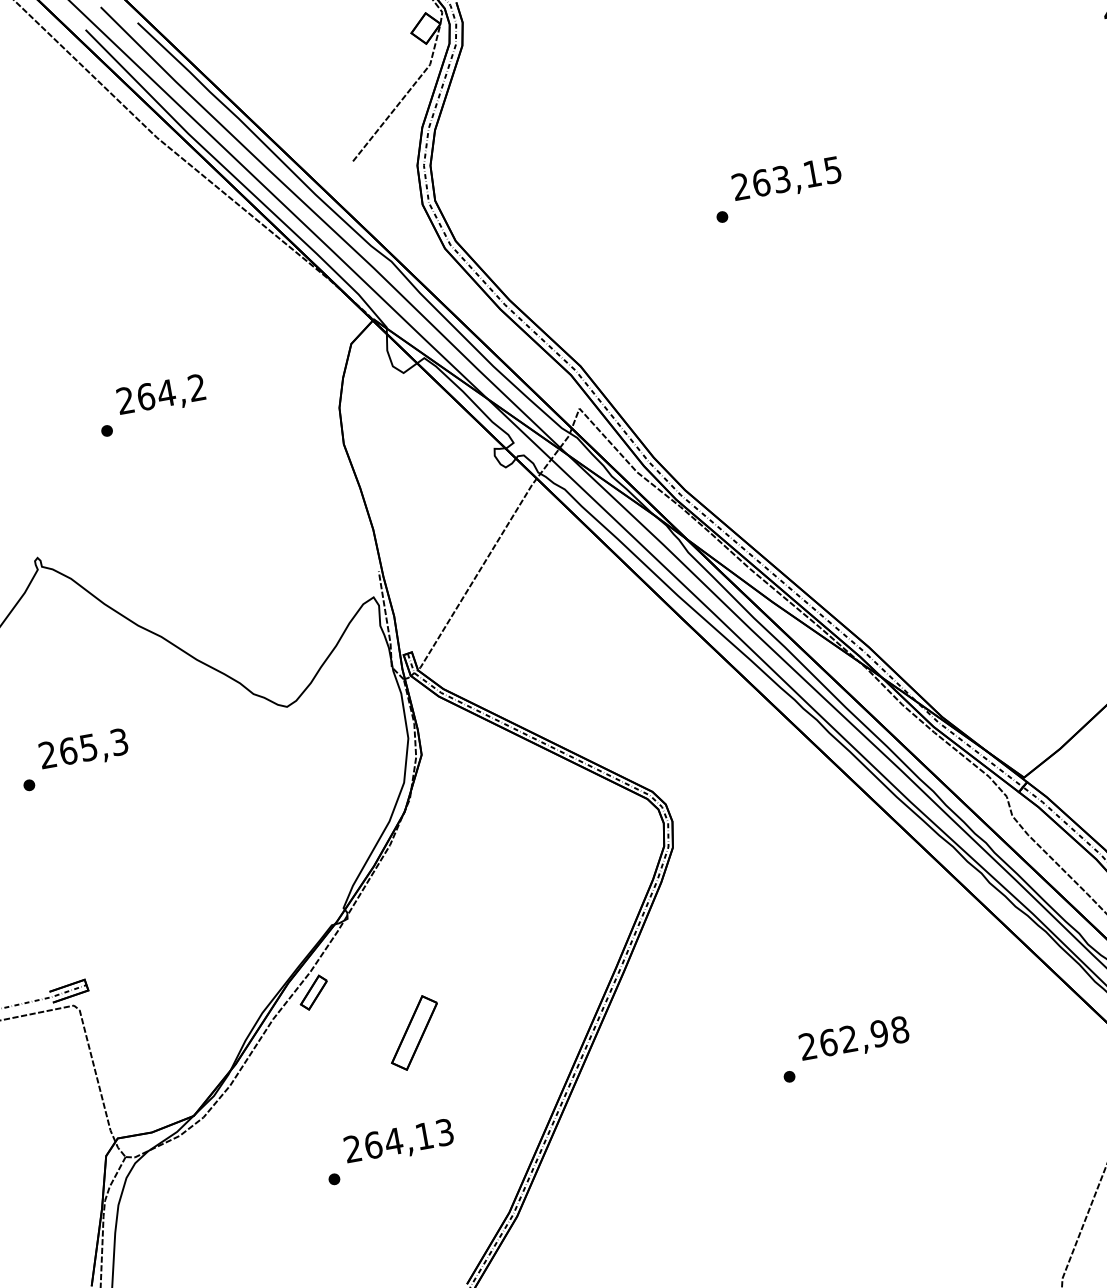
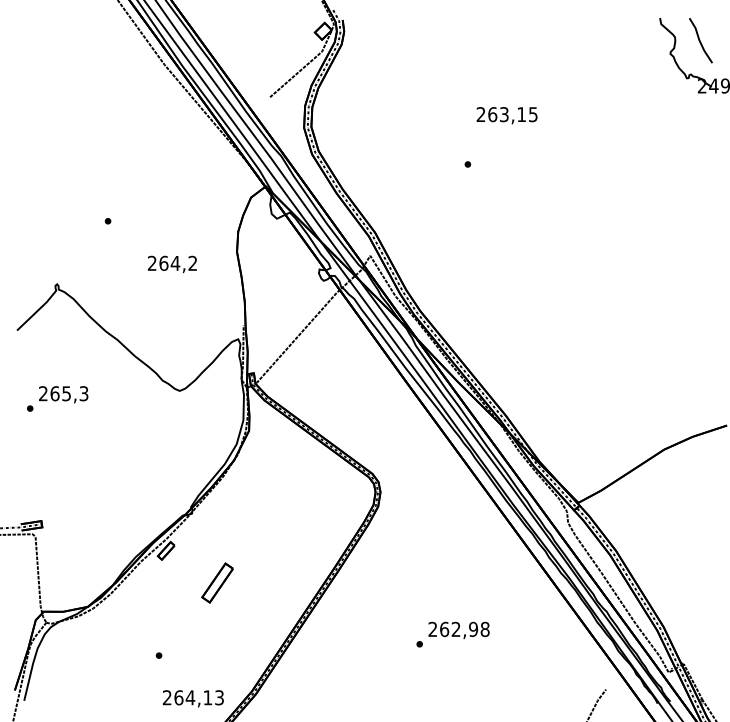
text: (785, 180) -> (506, 115), moved
text: (161, 396) -> (172, 264), moved
text: (397, 1142) -> (192, 698), moved

